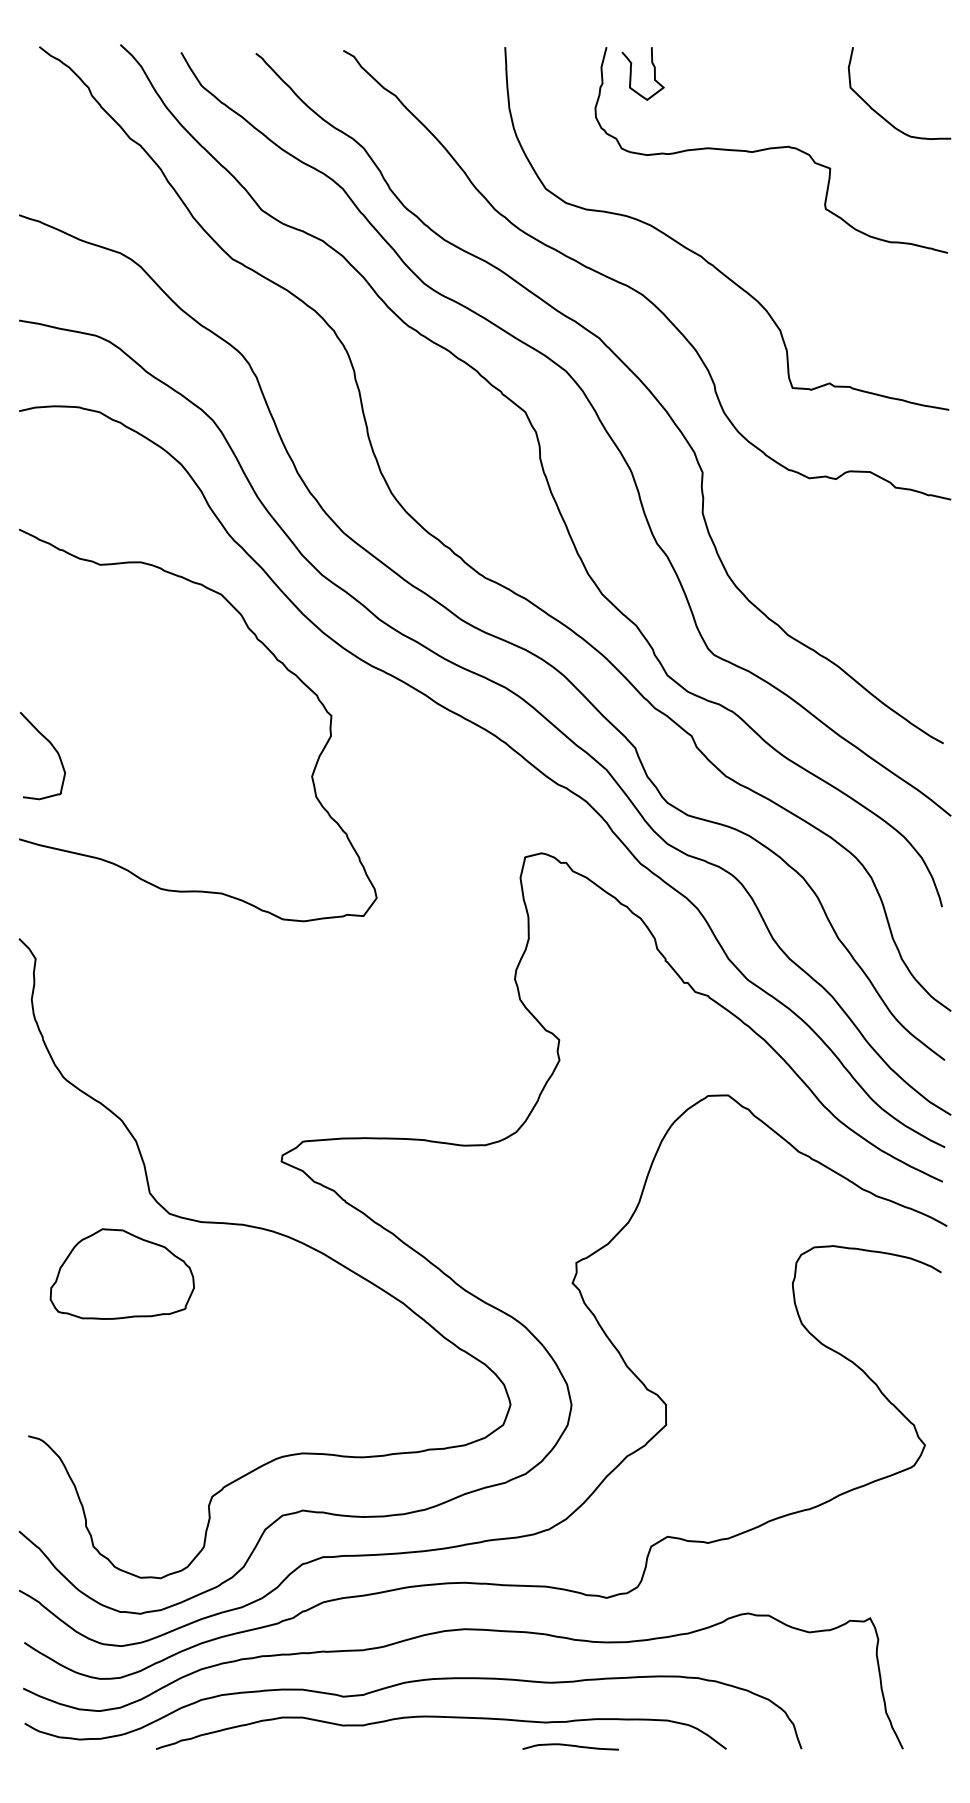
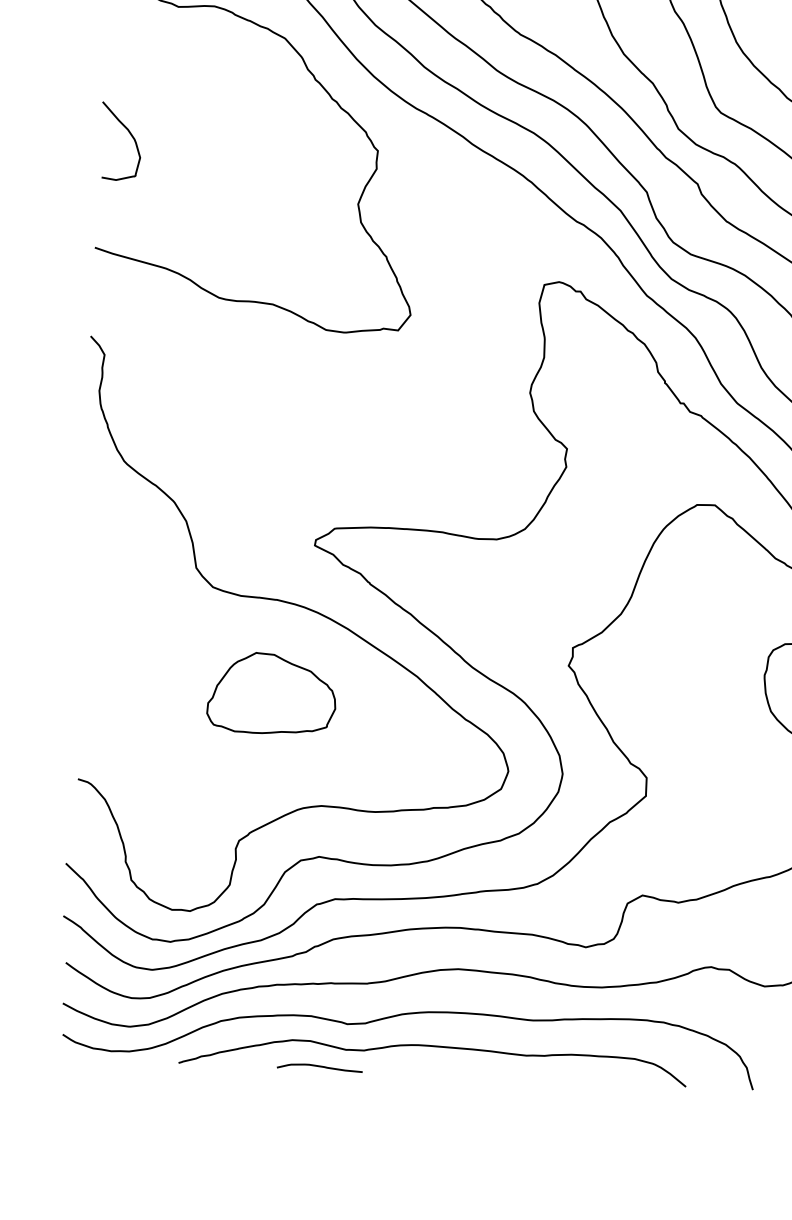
curve: (52, 747) -> (129, 134), moved
part: (121, 1273) -> (271, 693), moved
curve: (570, 1746) -> (319, 1067), moved

